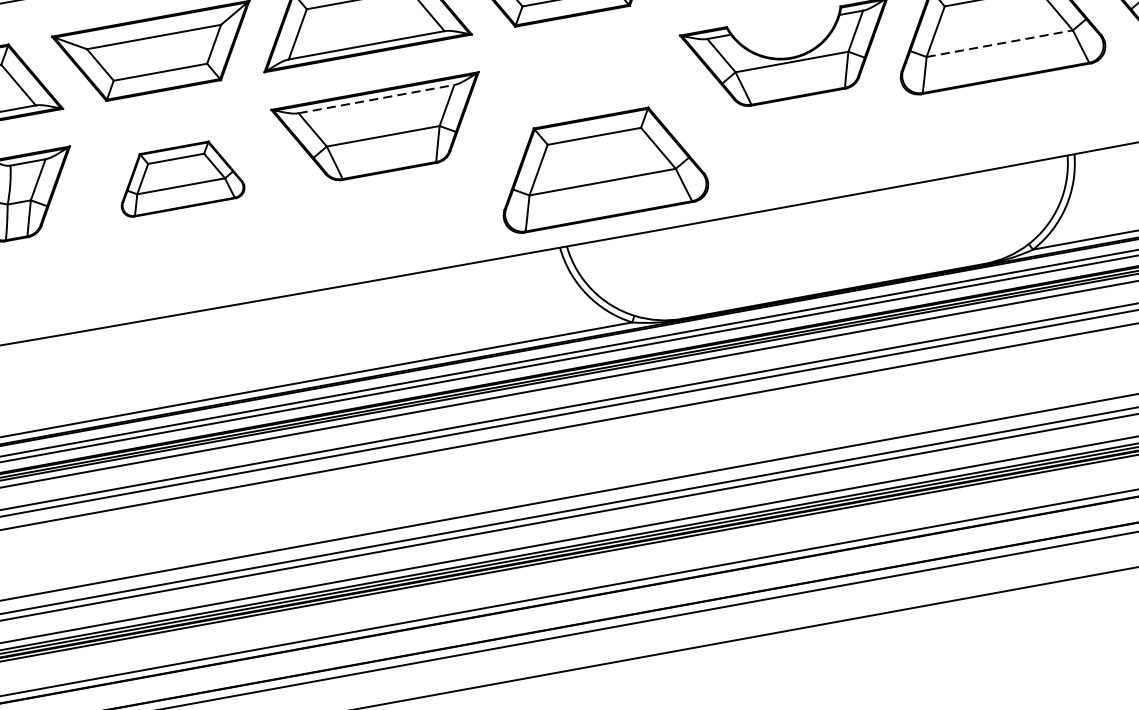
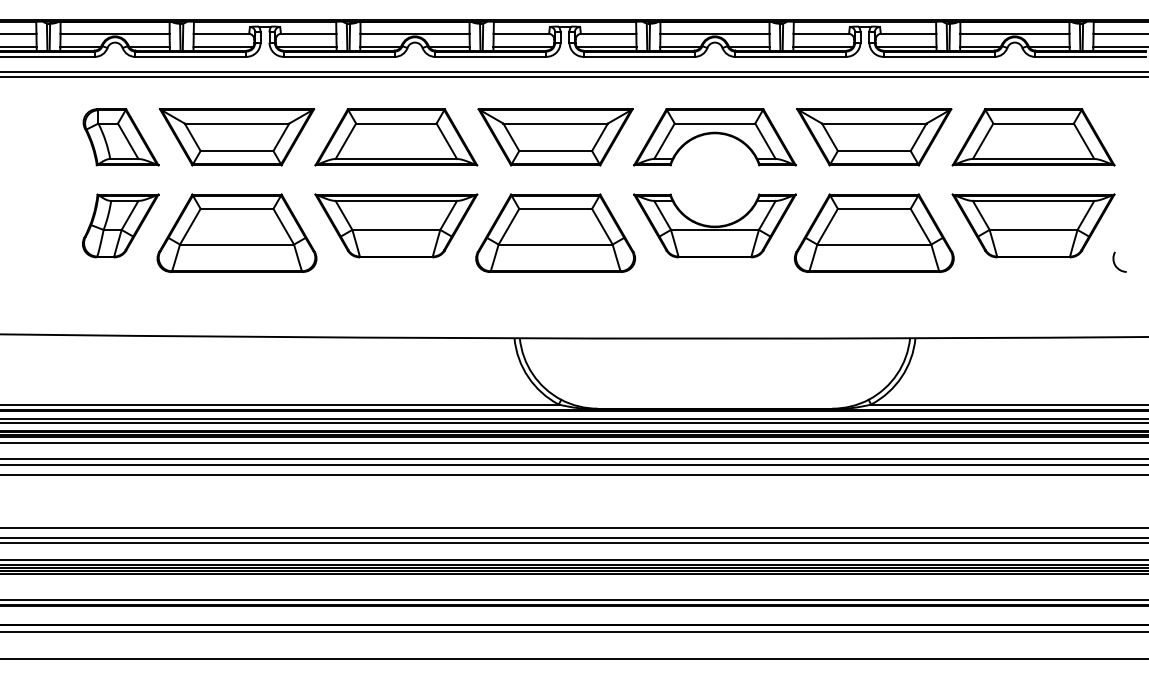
line: (1000, 43) -> (874, 244), dashed -> solid
line: (376, 98) -> (396, 200), dashed -> solid
part: (599, 166) -> (555, 232), moved
part: (178, 176) -> (236, 232), size x1.67

